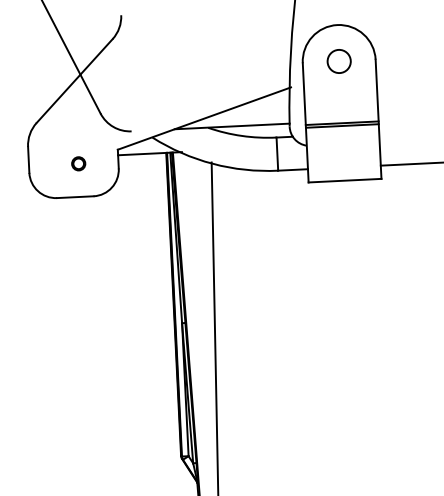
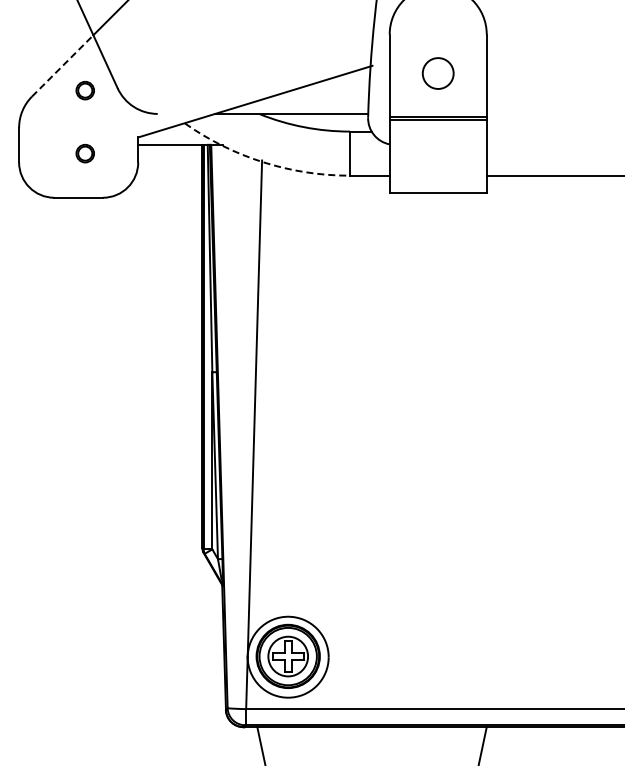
circle: (338, 61) -> (437, 73), moved
line: (59, 98) -> (63, 65), solid -> dashed
part: (75, 116) -> (84, 90), added
arc: (212, 163) -> (263, 162), solid -> dashed

